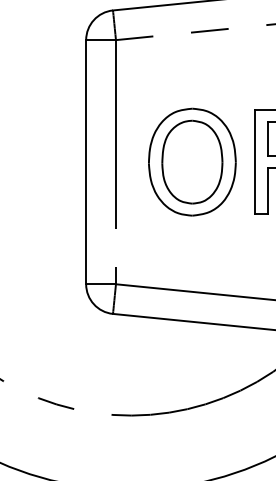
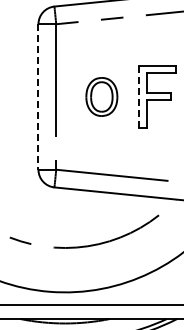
part: (191, 161) -> (101, 96), size x0.6
line: (254, 161) -> (138, 96), solid -> dashed
line: (86, 163) -> (38, 97), solid -> dashed

